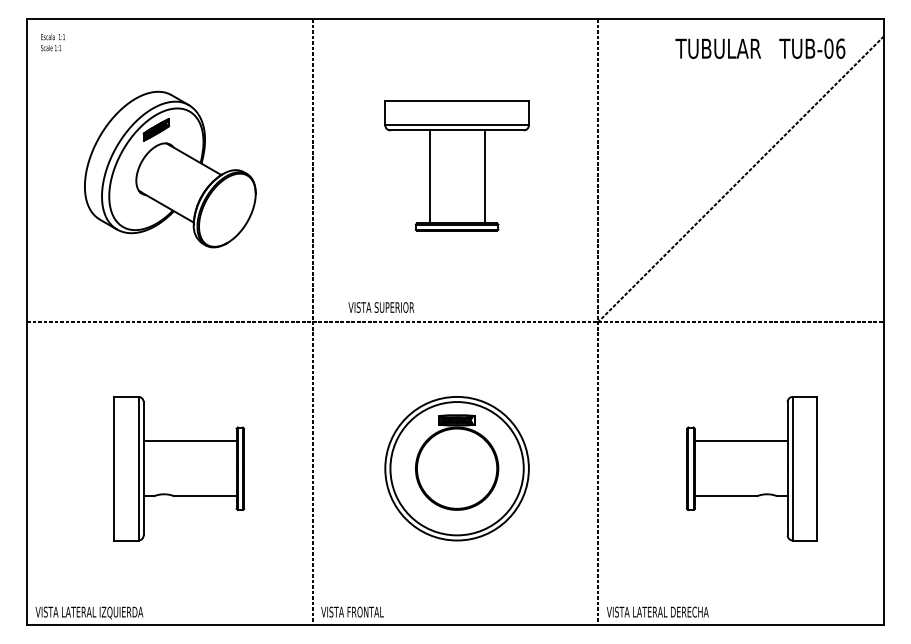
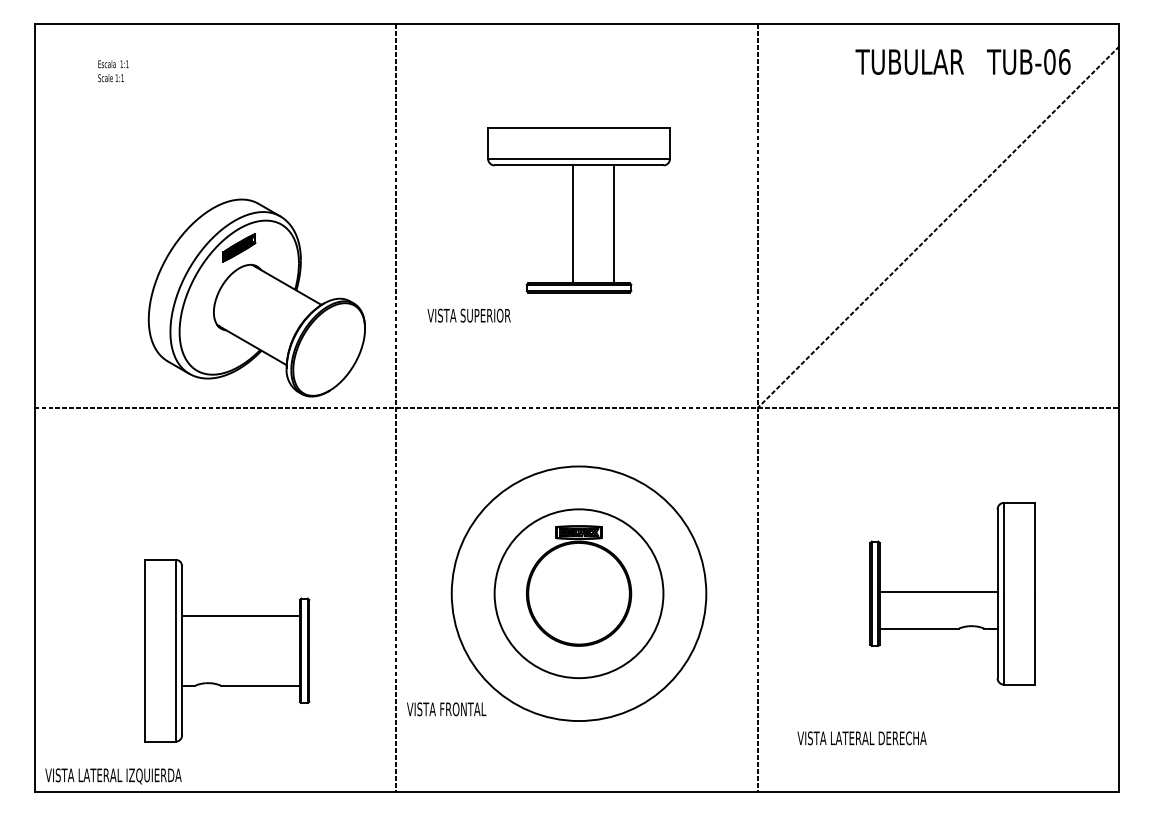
text: (53, 42) -> (113, 71), moved
part: (169, 169) -> (256, 297), moved
line: (429, 177) -> (573, 224), moved
text: (380, 307) -> (468, 315), moved
line: (741, 440) -> (938, 591), moved
part: (179, 468) -> (227, 650), moved
circle: (456, 468) -> (578, 593), size x1.4
text: (352, 612) -> (446, 709), moved
text: (657, 612) -> (861, 738), moved

